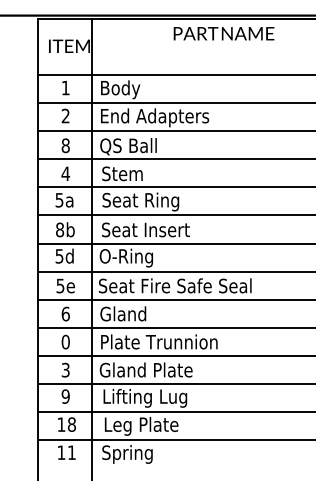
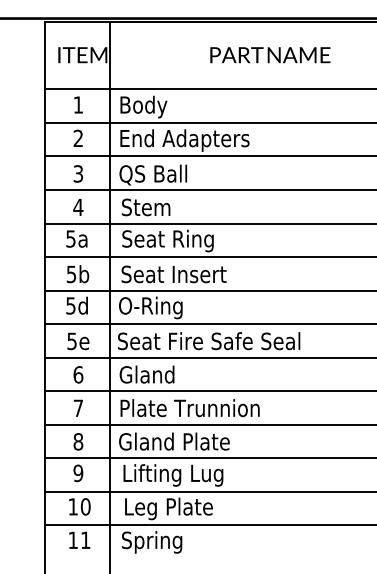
text: (224, 34) -> (270, 55), moved
text: (65, 145) -> (78, 173), 8 -> 3
text: (59, 230) -> (71, 274), 8b -> 5b
text: (65, 342) -> (78, 408), 0 -> 7
text: (65, 369) -> (78, 441), 3 -> 8
text: (71, 424) -> (85, 506), 18 -> 10

